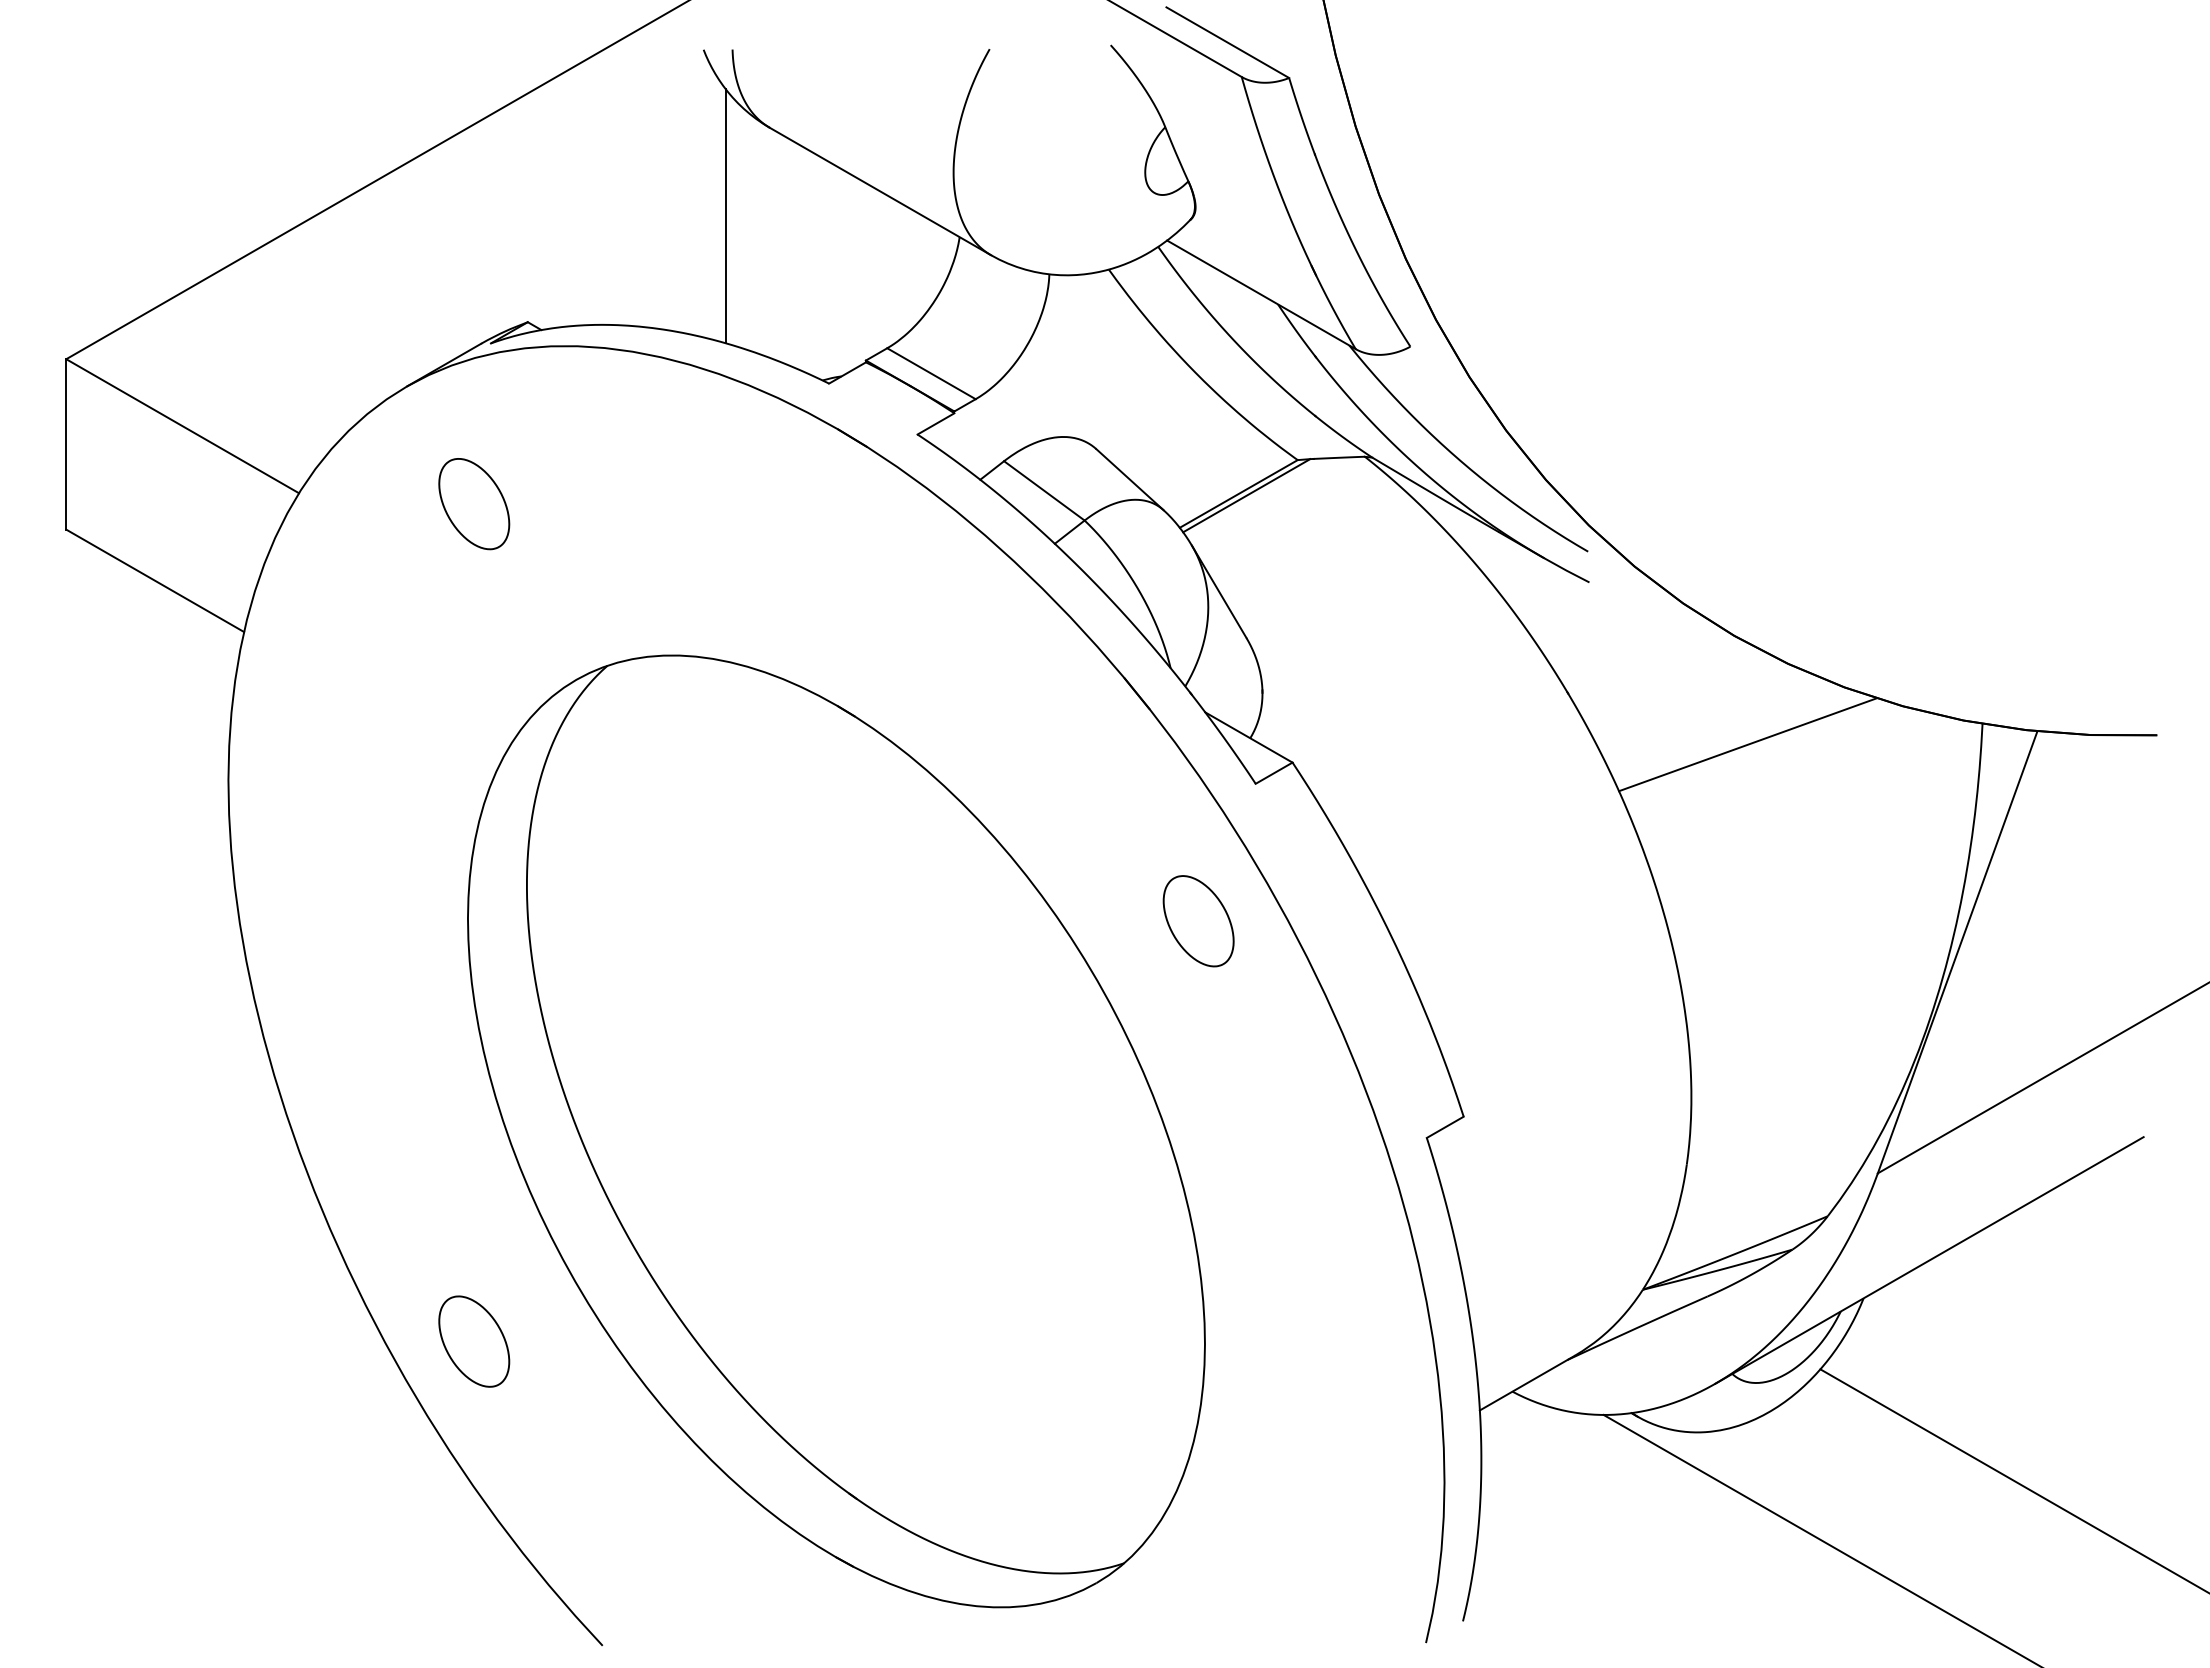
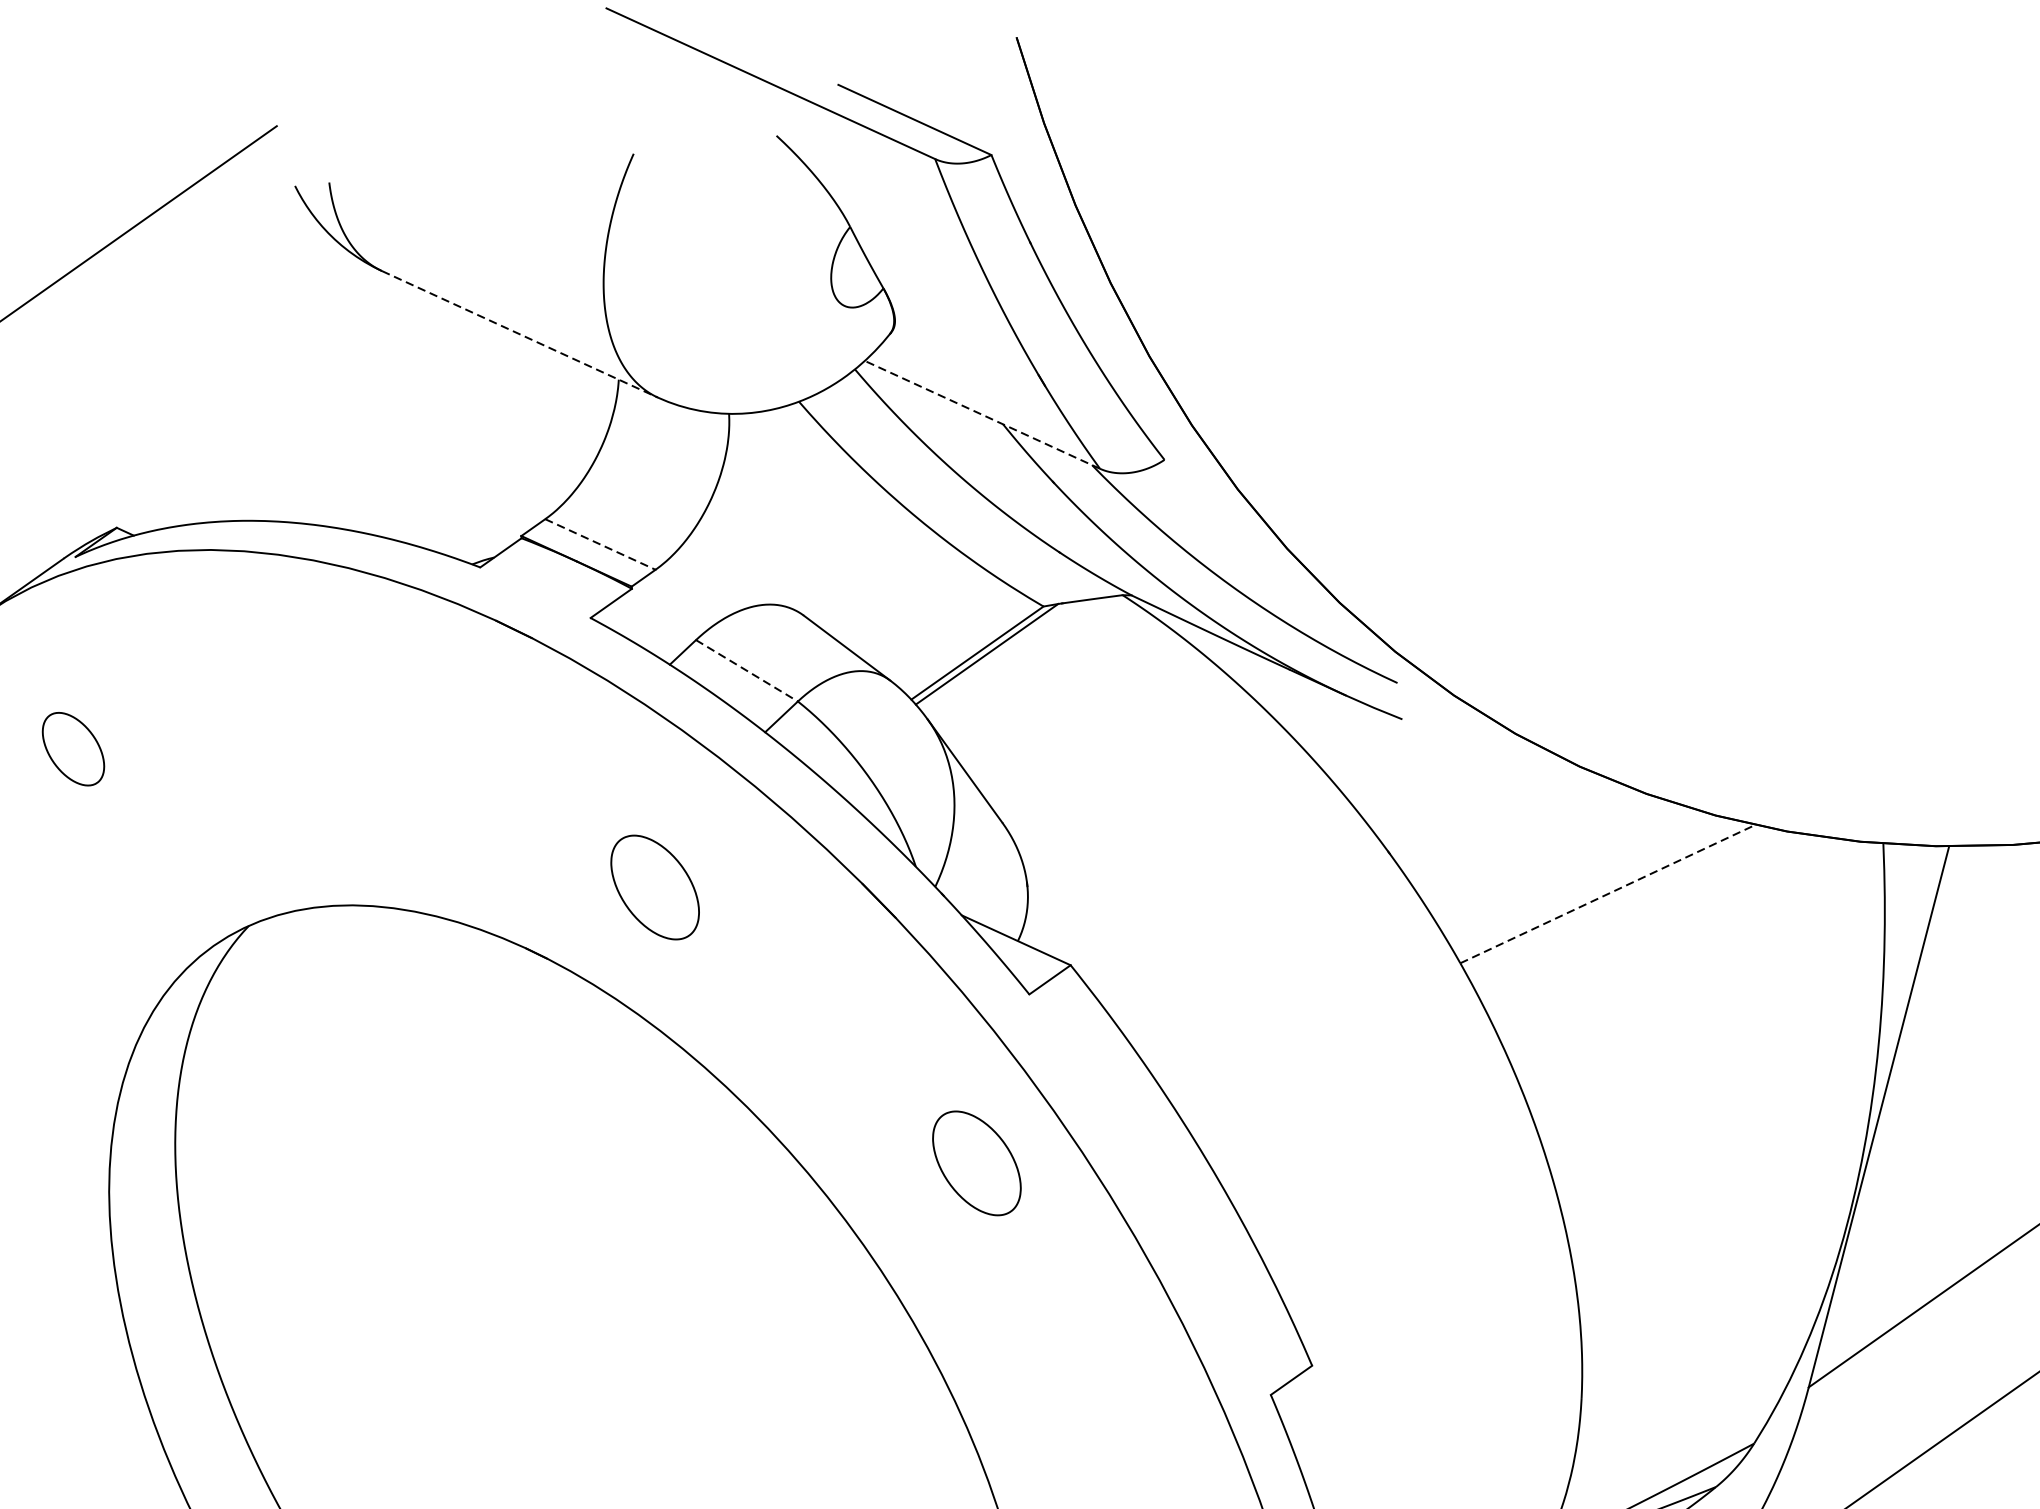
line: (880, 191) -> (520, 334), solid -> dashed
line: (725, 216) -> (339, 380), removed
line: (1261, 294) -> (982, 414), solid -> dashed
line: (931, 373) -> (600, 544), solid -> dashed
line: (1044, 491) -> (747, 671), solid -> dashed
part: (474, 504) -> (73, 749), size x0.7
part: (950, 665) -> (654, 887), added
line: (1747, 744) -> (1607, 893), solid -> dashed

